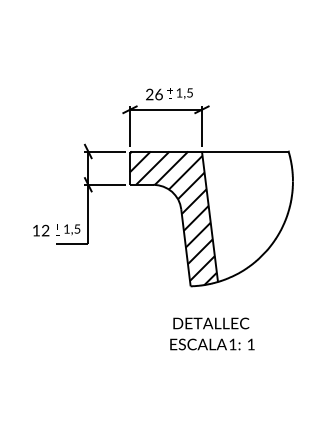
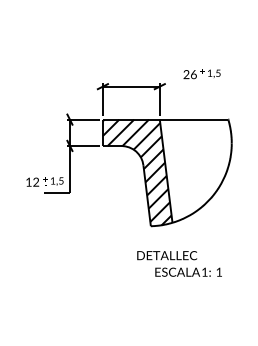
text: (169, 94) -> (202, 74), moved
text: (212, 344) -> (188, 272), moved

